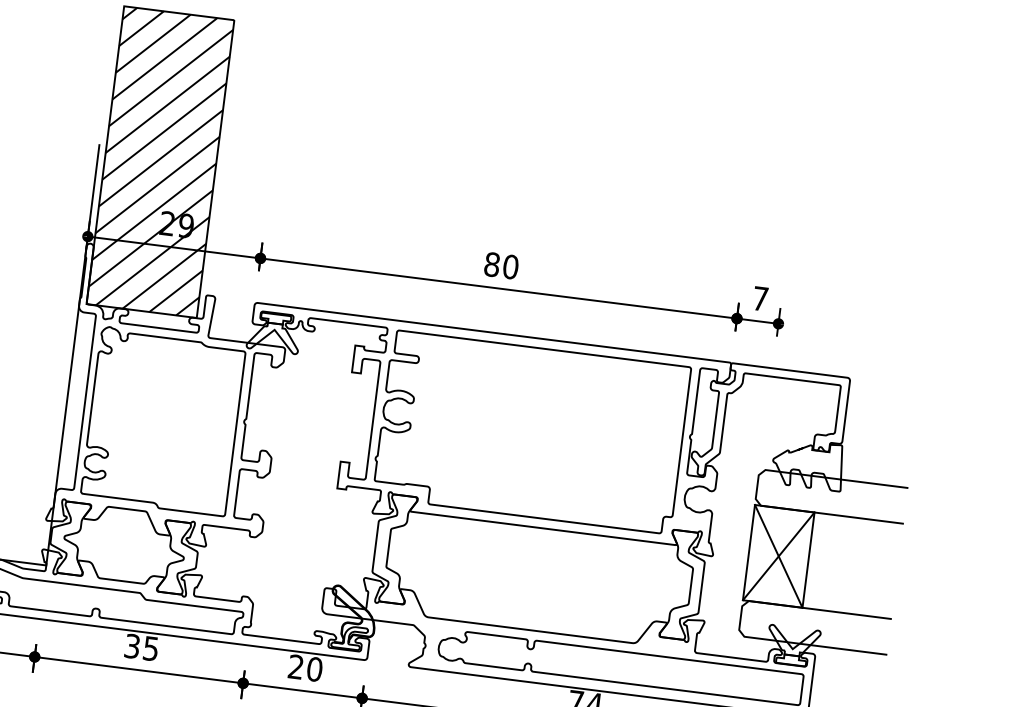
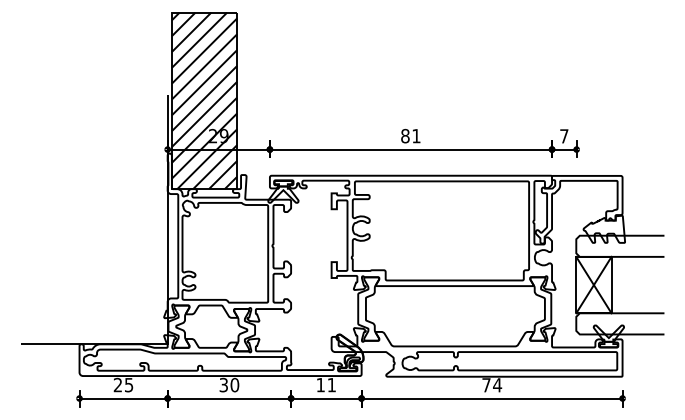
text: (511, 265) -> (416, 135), 80 -> 81
text: (150, 647) -> (234, 384), 35 -> 30
text: (305, 667) -> (326, 384), 20 -> 11

